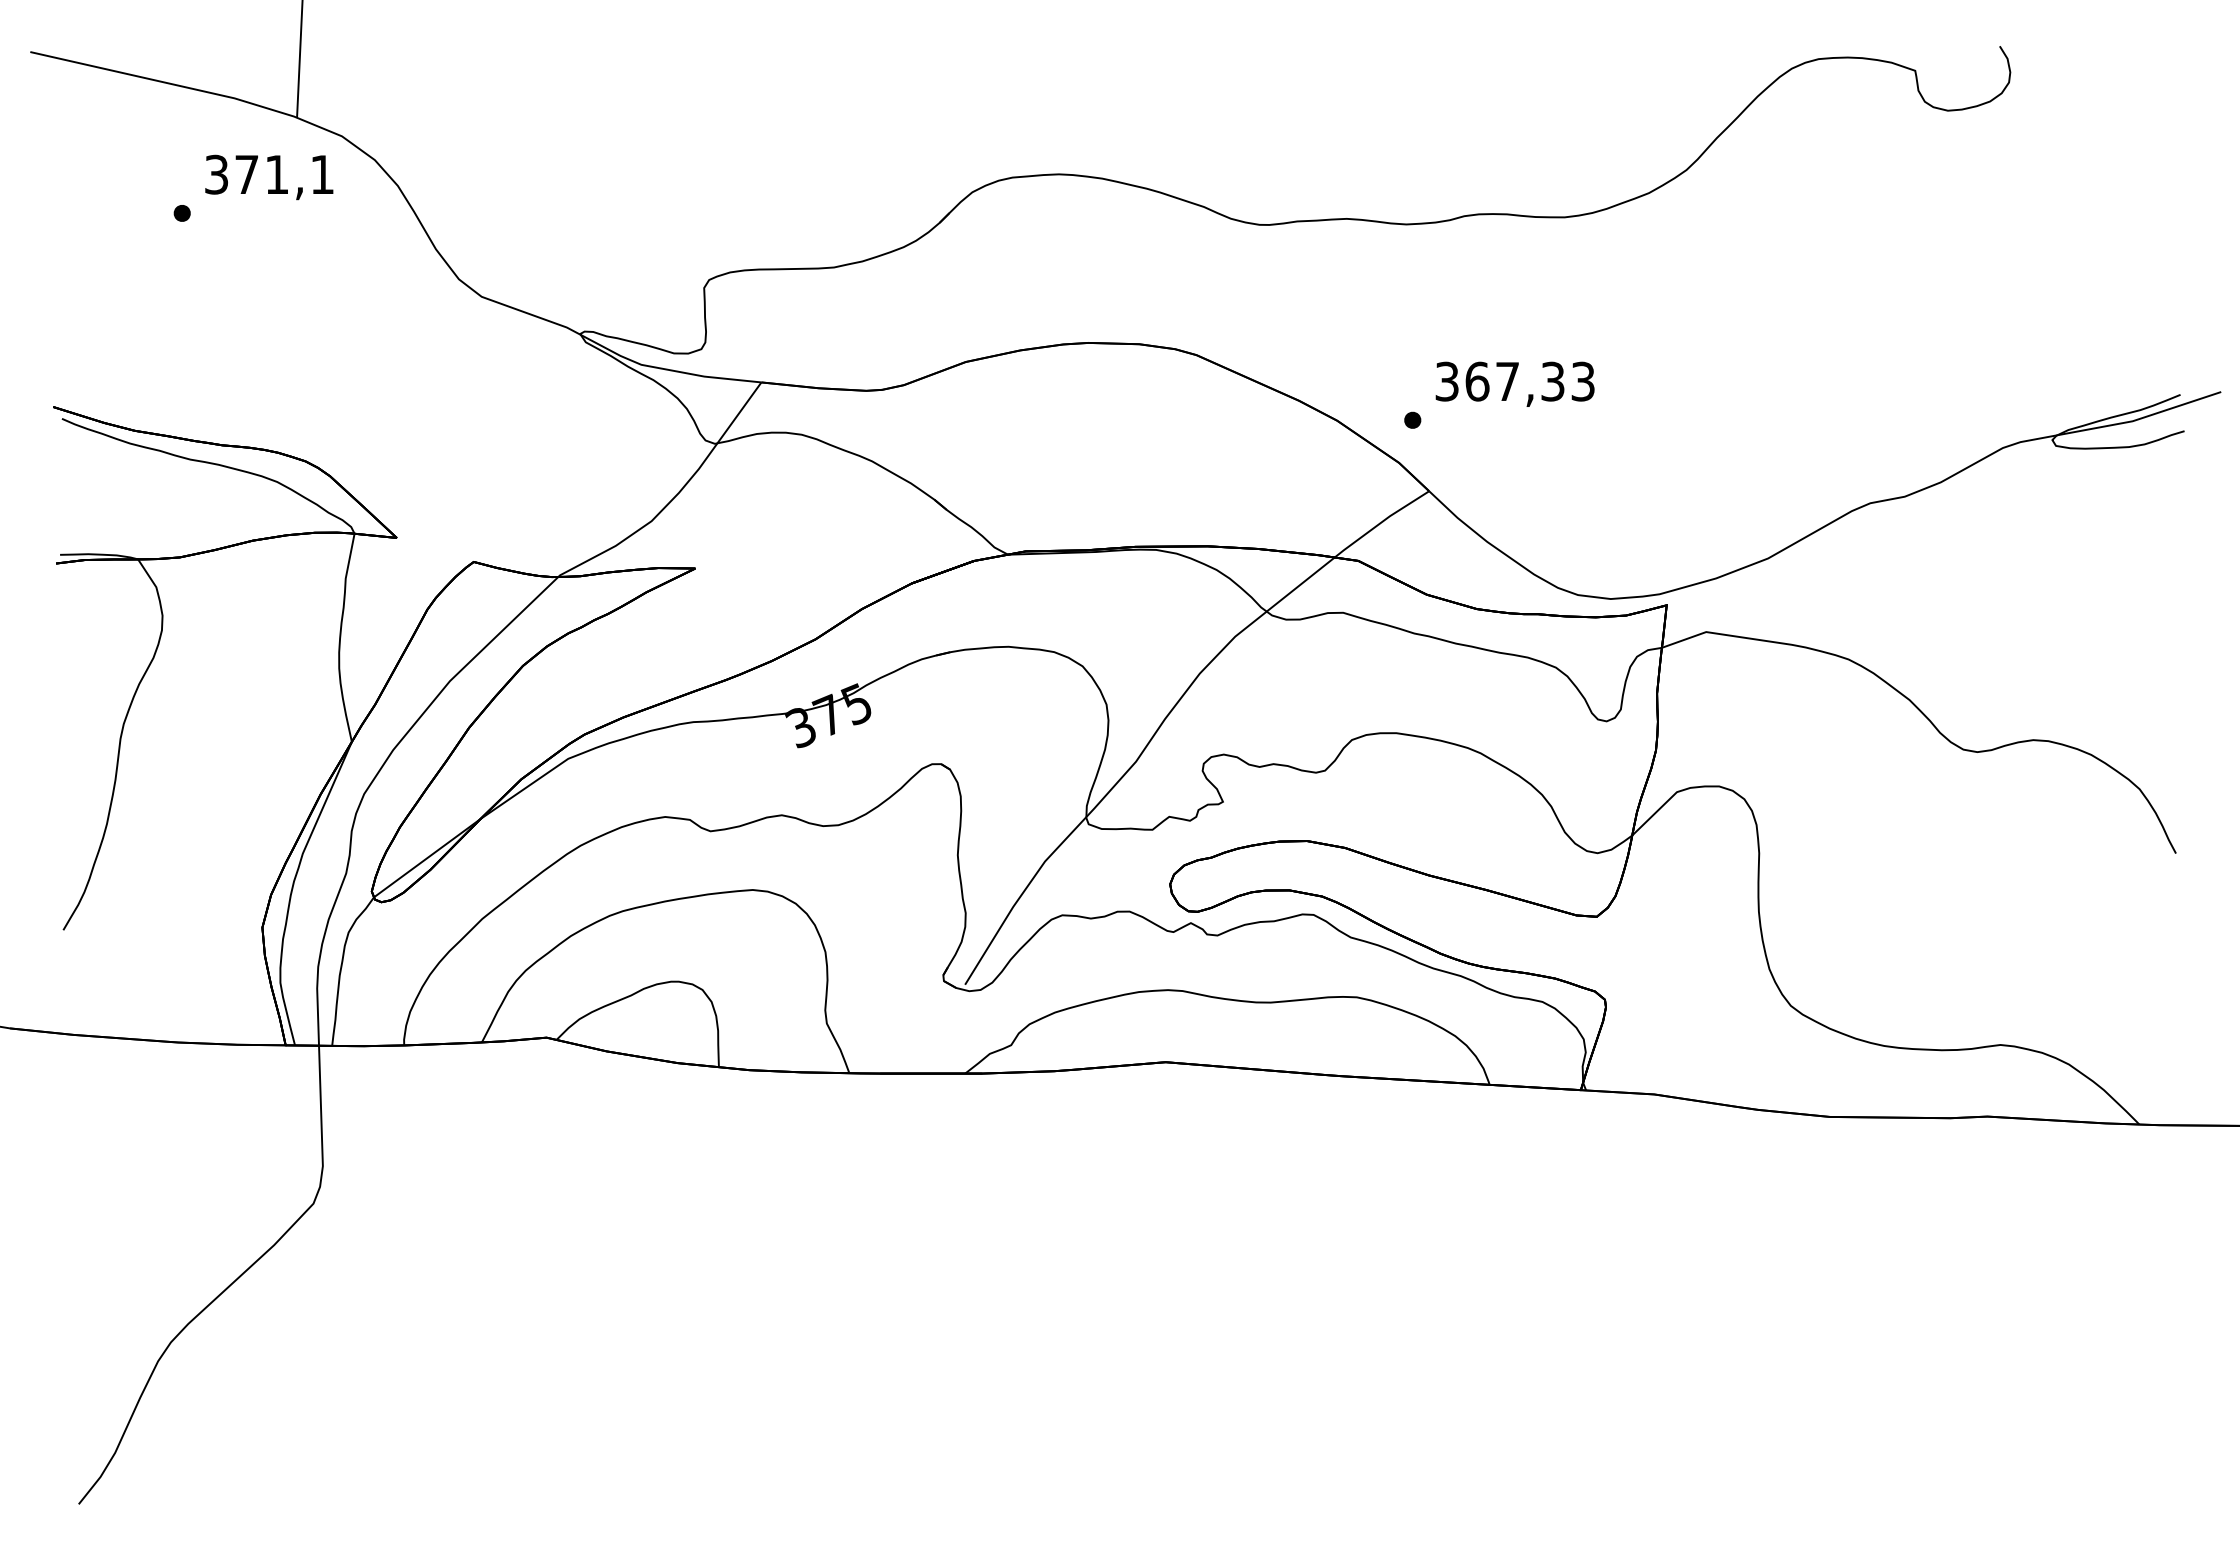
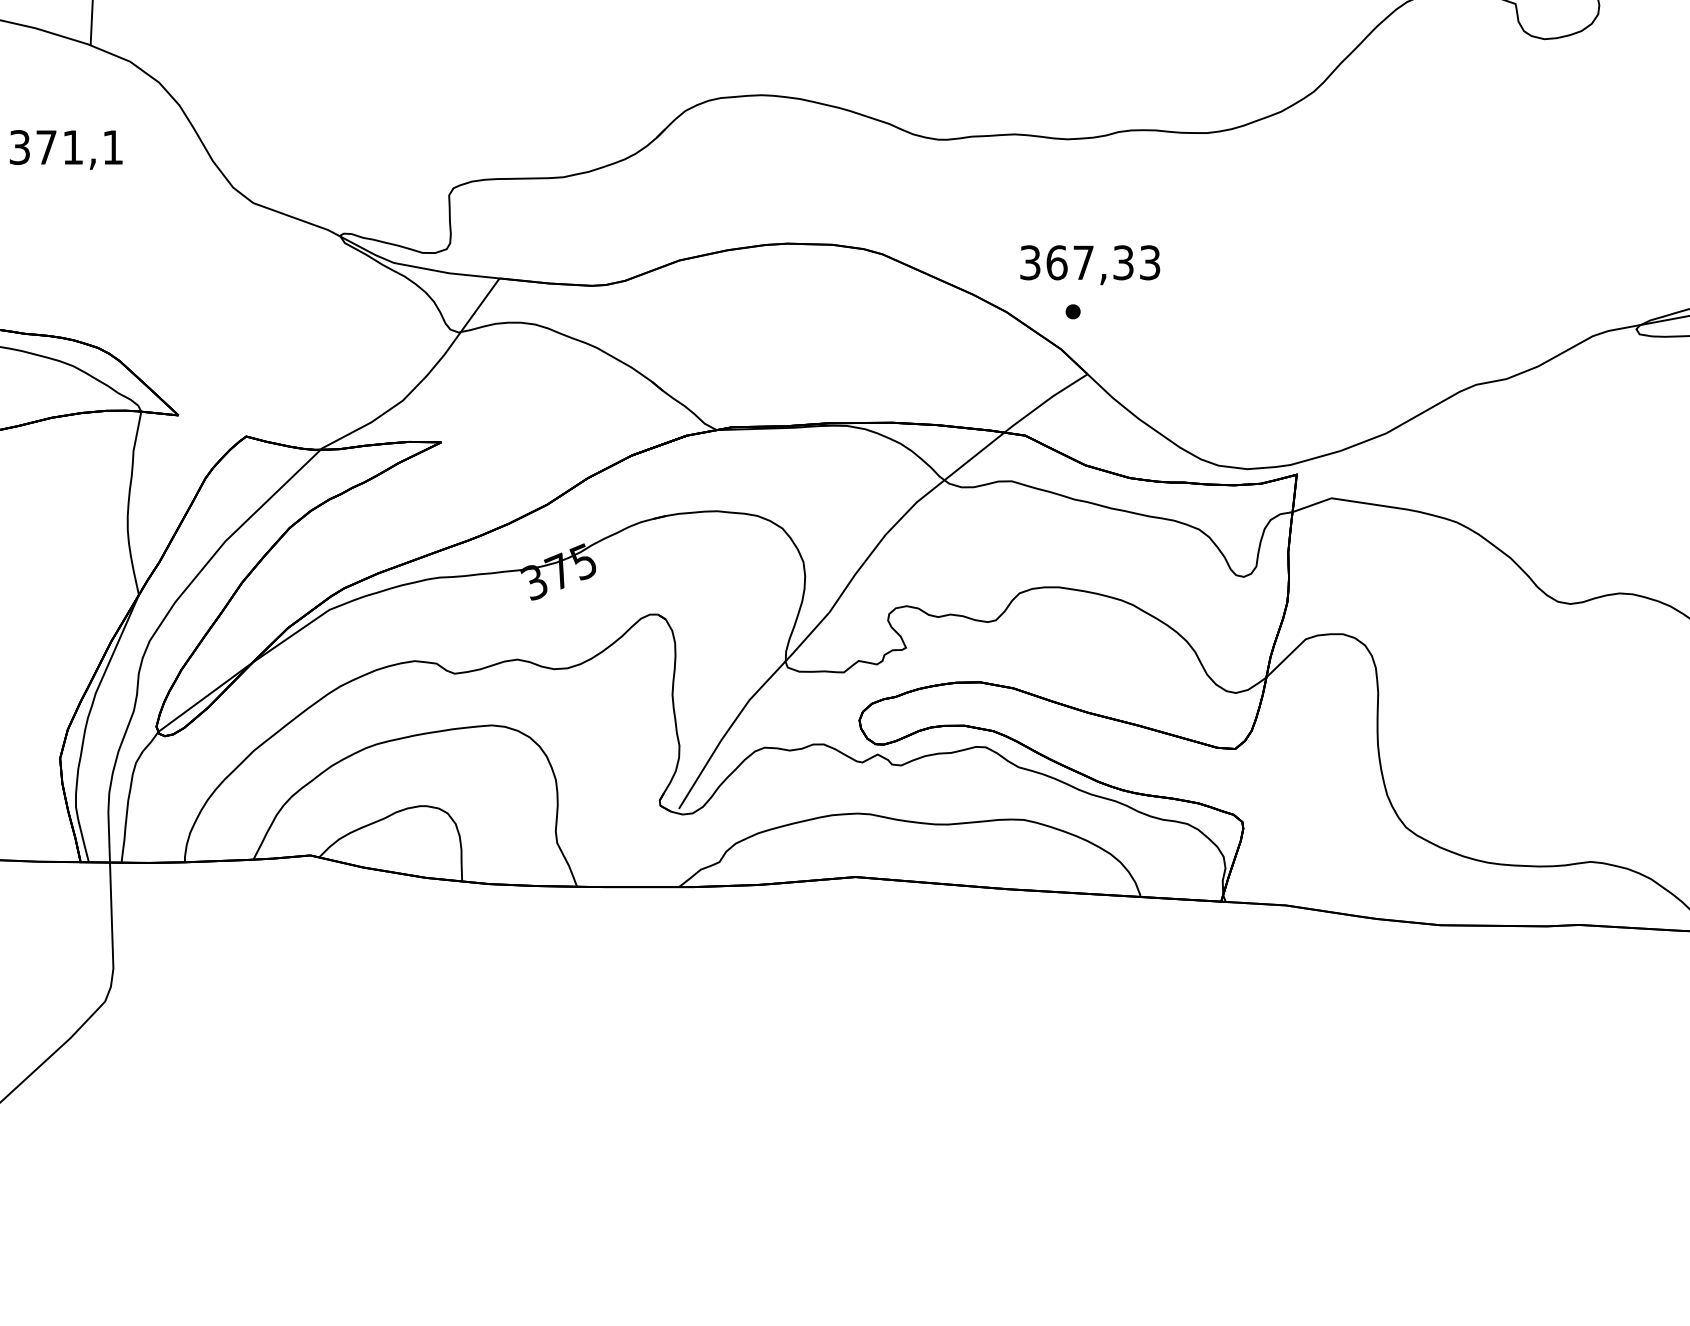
text: (269, 177) -> (66, 149), moved
text: (1514, 383) -> (1089, 264), moved

